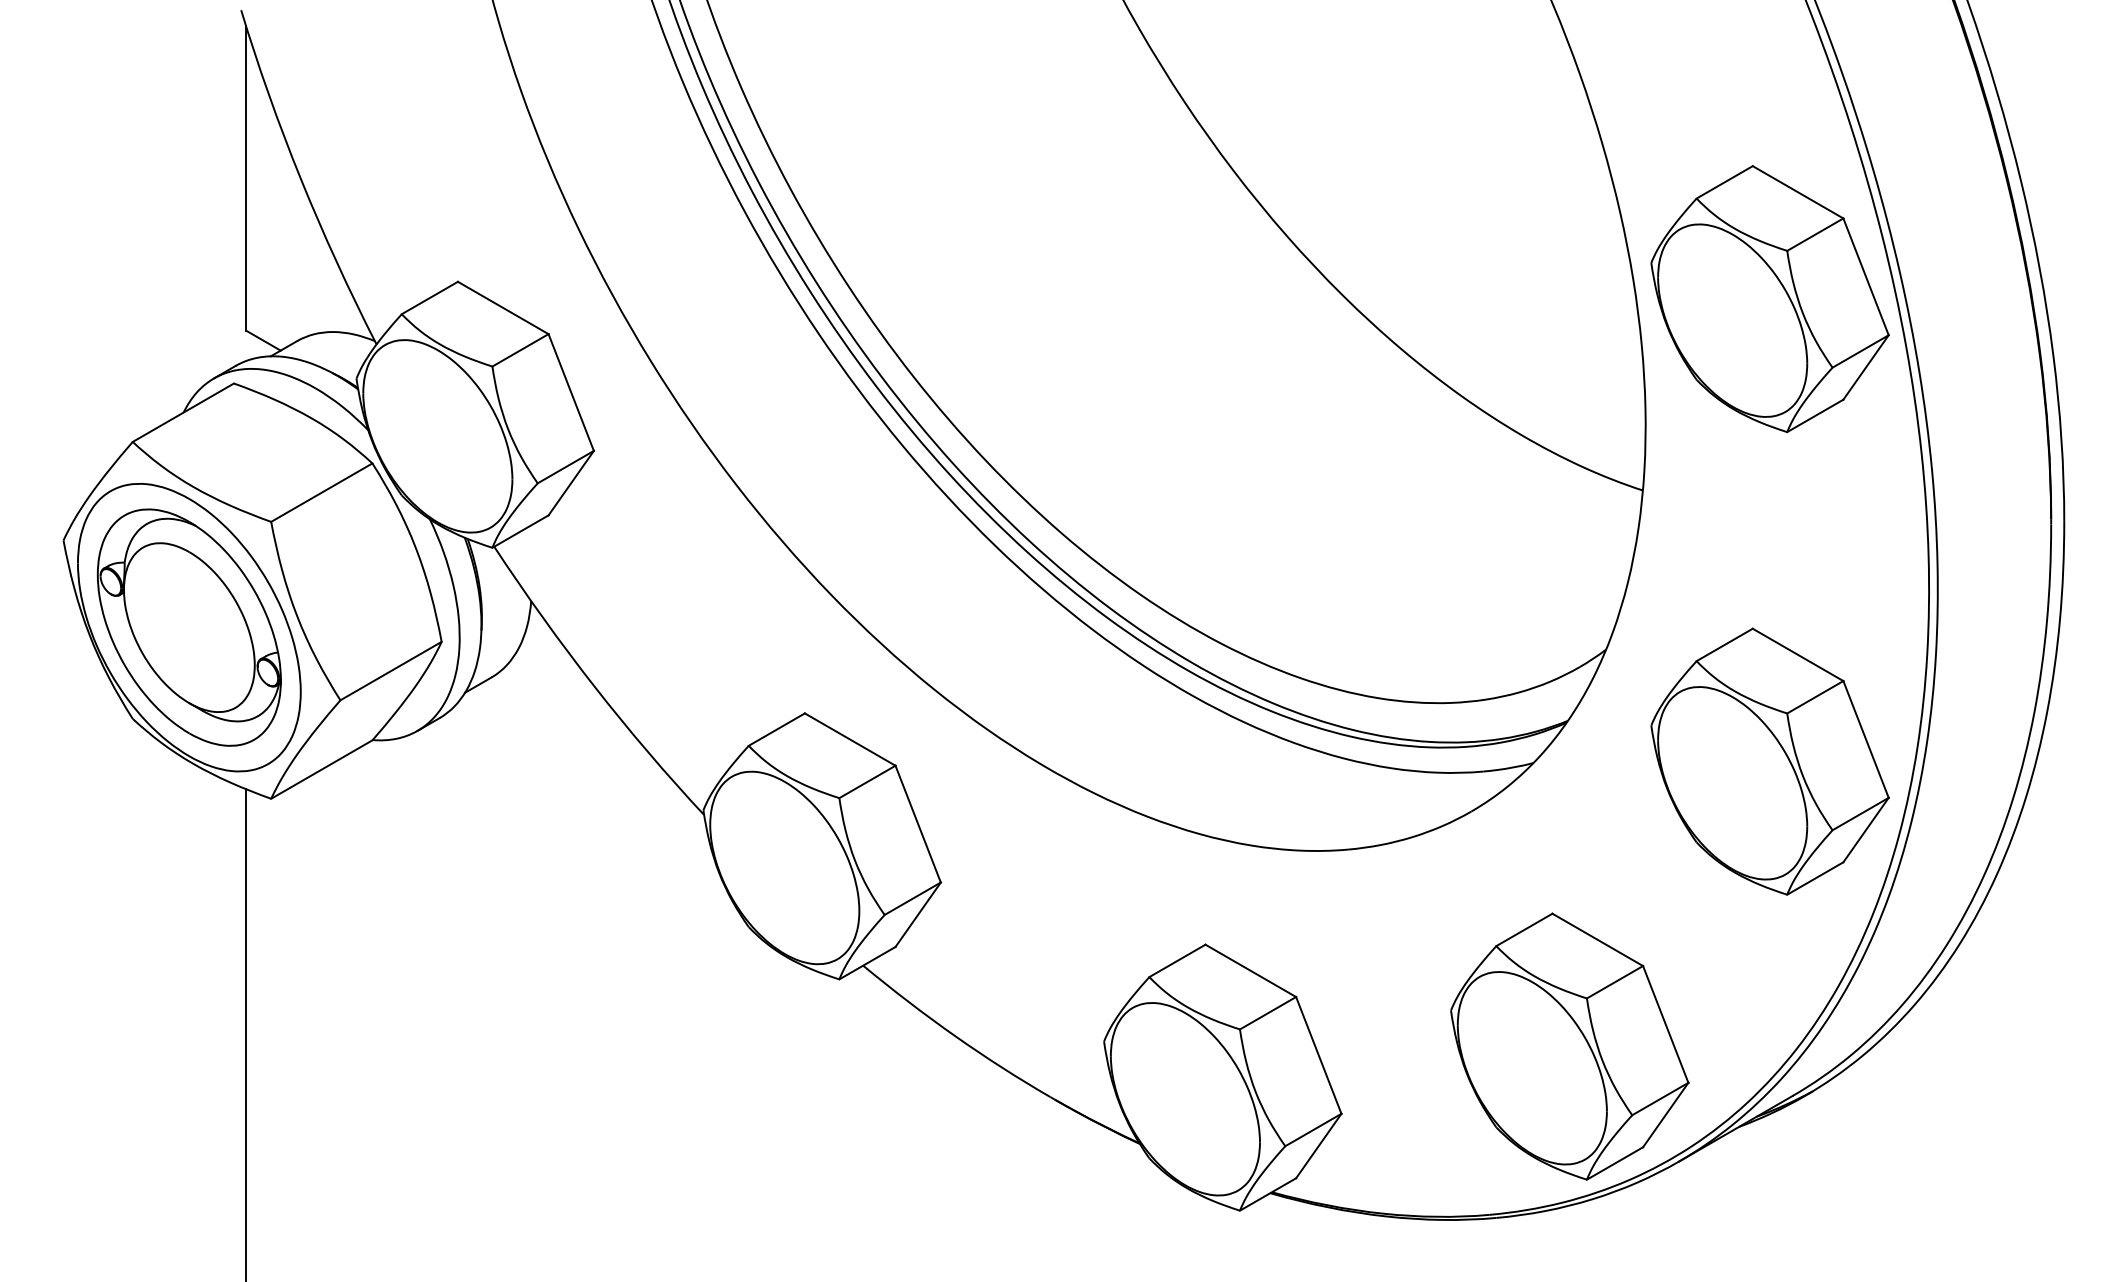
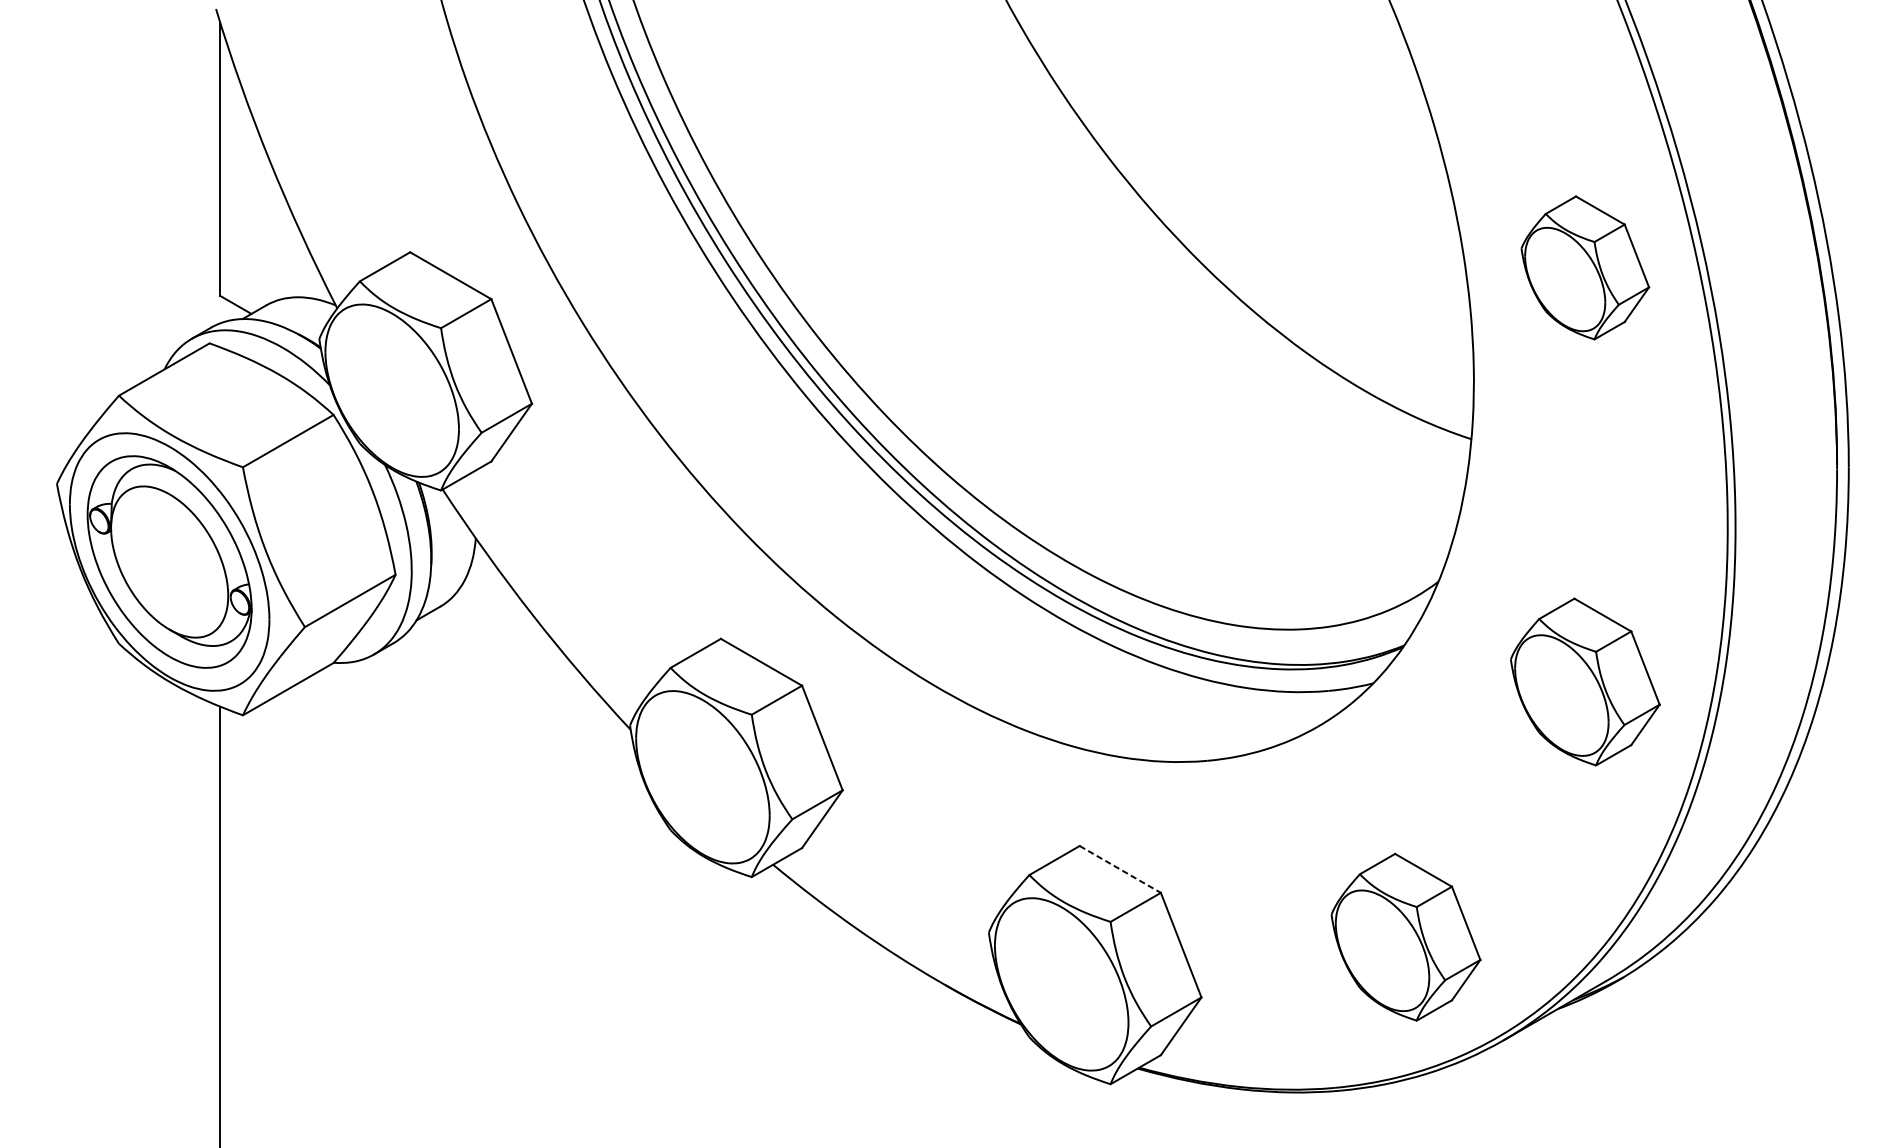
part: (1769, 299) -> (1584, 268), size x0.6
part: (1769, 761) -> (1584, 681), size x0.7
line: (1251, 971) -> (1120, 869), solid -> dashed
part: (1569, 1046) -> (1405, 937), size x0.7

